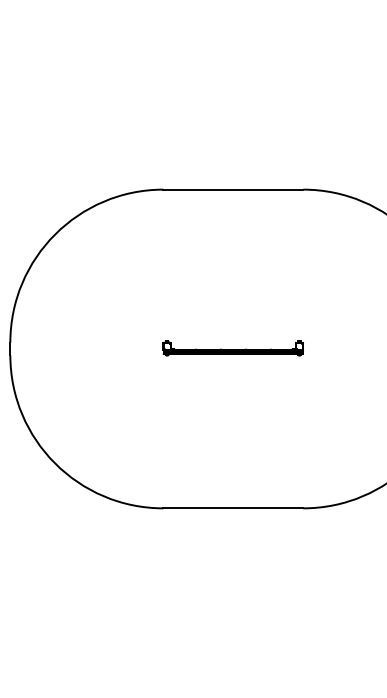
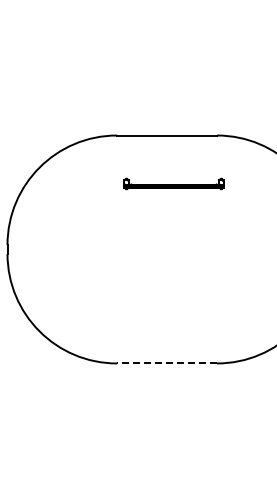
part: (232, 347) -> (173, 183), moved
line: (232, 508) -> (166, 363), solid -> dashed

